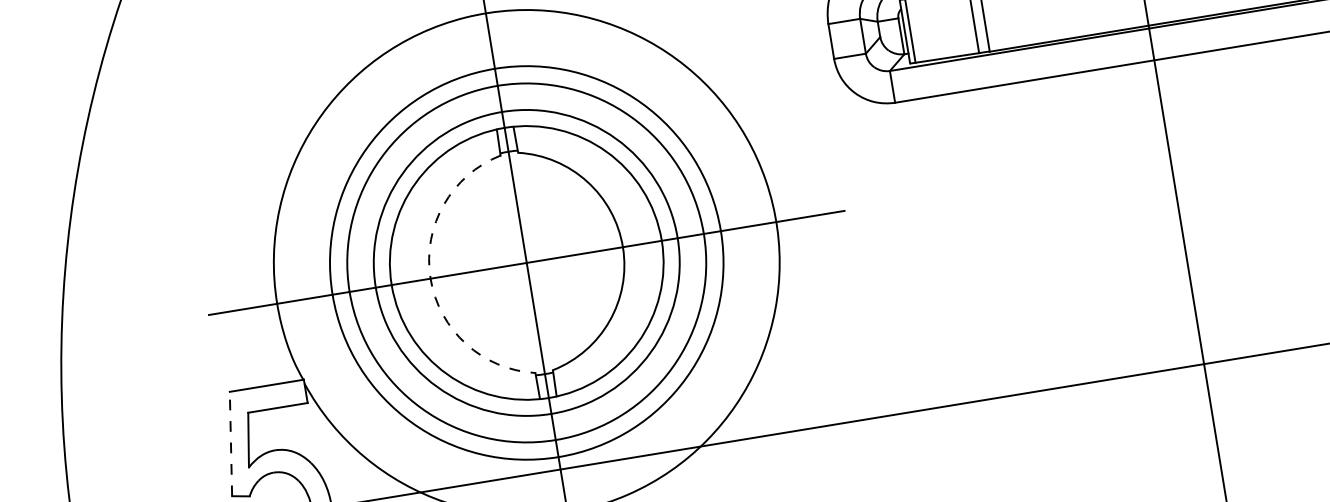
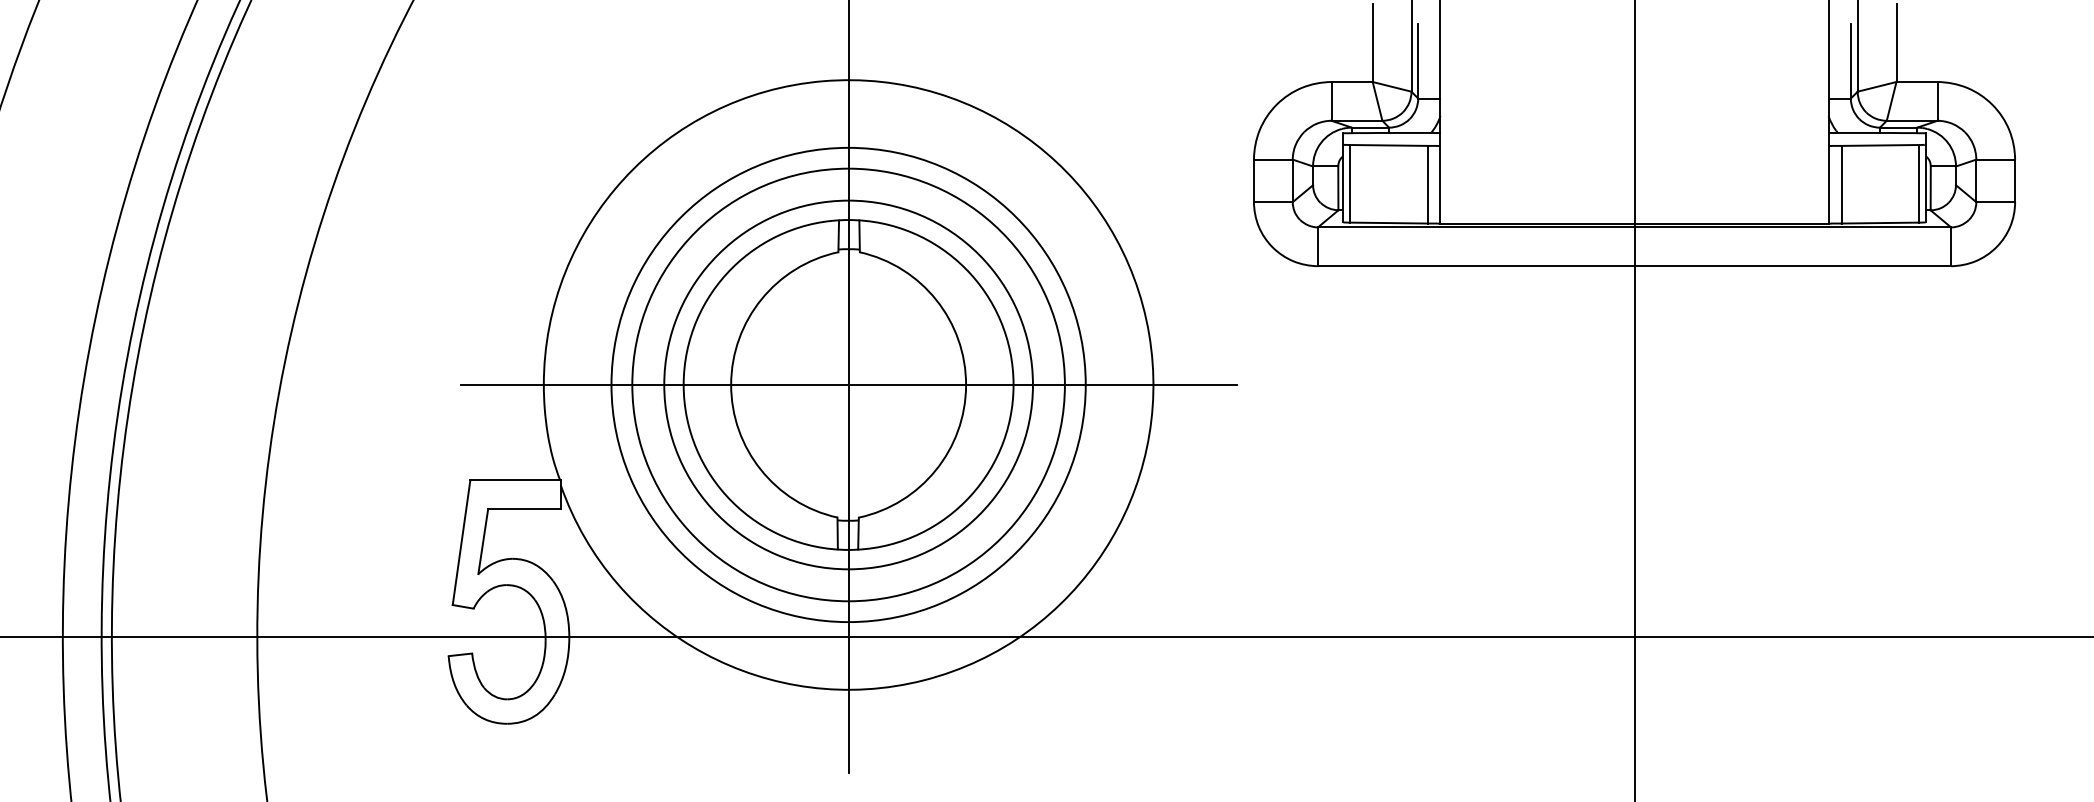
arc: (430, 278) -> (731, 384), dashed -> solid
line: (230, 443) -> (461, 542), dashed -> solid

